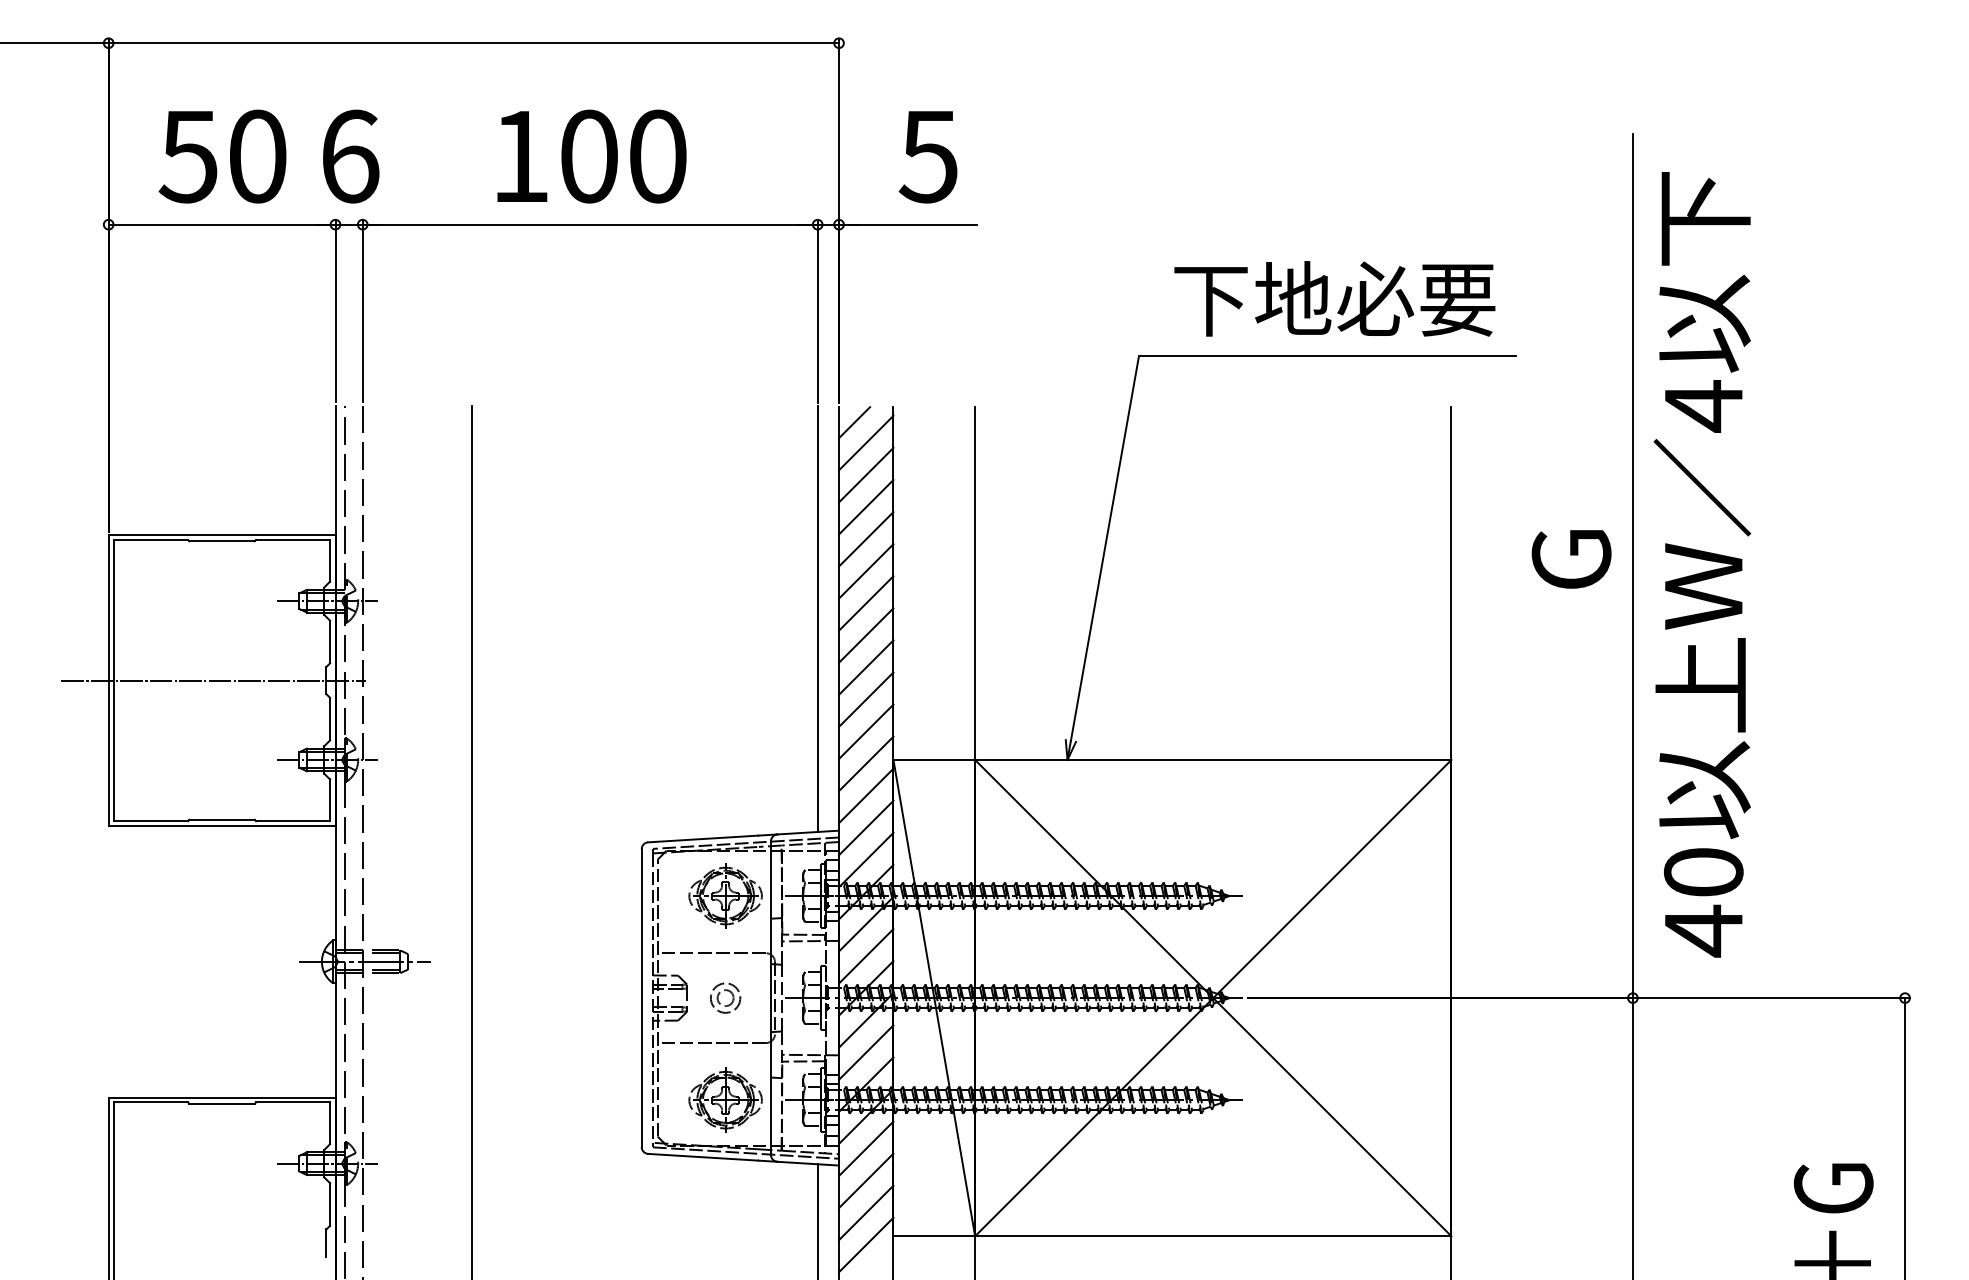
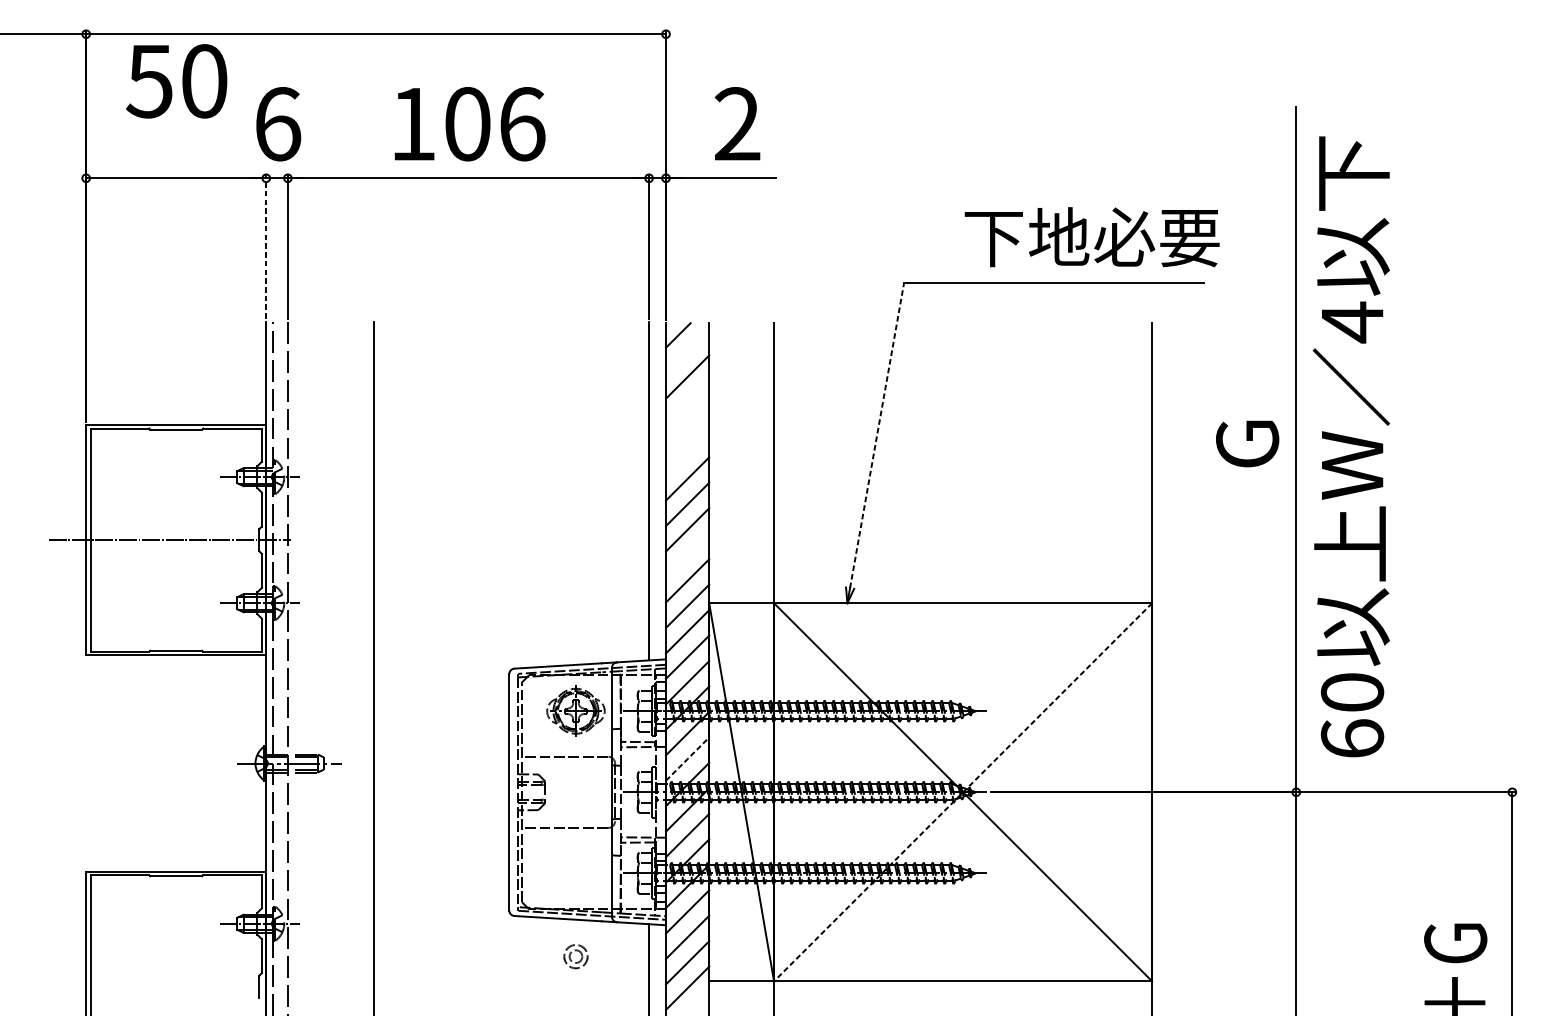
text: (222, 156) -> (176, 81), moved
text: (658, 156) -> (522, 124), 100 -> 106
text: (927, 156) -> (736, 124), 5 -> 2
text: (1334, 298) -> (1091, 236), moved
line: (335, 310) -> (266, 246), solid -> dashed
line: (866, 442) -> (687, 351), removed
line: (866, 506) -> (687, 402), removed
line: (866, 539) -> (687, 428), removed
line: (1105, 548) -> (877, 435), solid -> dashed
line: (866, 571) -> (687, 453), removed
line: (866, 699) -> (687, 555), removed
text: (1703, 930) -> (1352, 738), 40 -> 60
line: (866, 955) -> (687, 758), solid -> dashed
part: (724, 991) -> (575, 951), moved
line: (1213, 998) -> (963, 792), solid -> dashed
part: (725, 1099) -> (575, 872), removed

